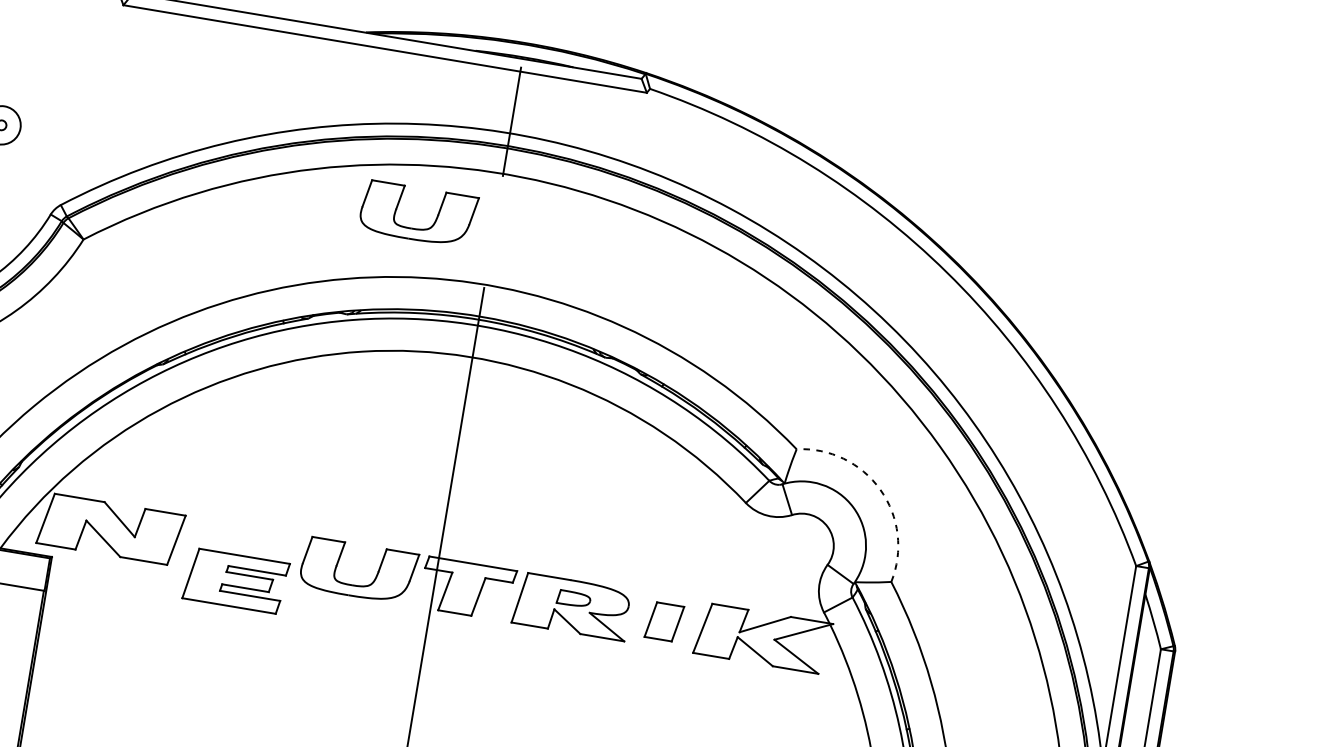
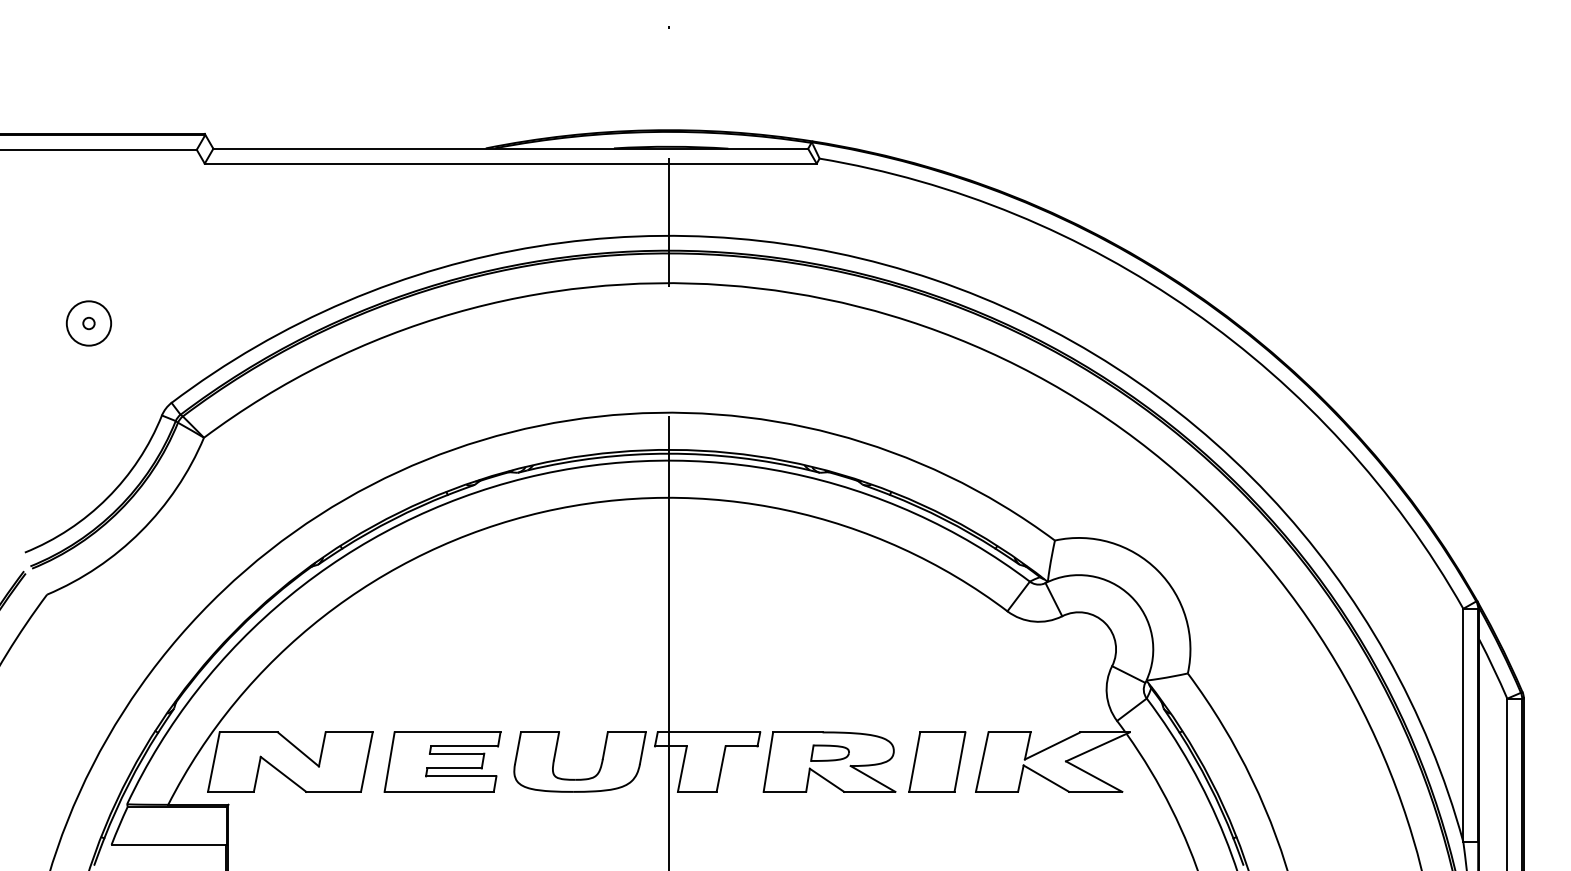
part: (415, 228) -> (579, 361), removed
arc: (880, 489) -> (1157, 570), dashed -> solid
part: (236, 580) -> (442, 761), moved
part: (664, 621) -> (937, 761), size x1.43

